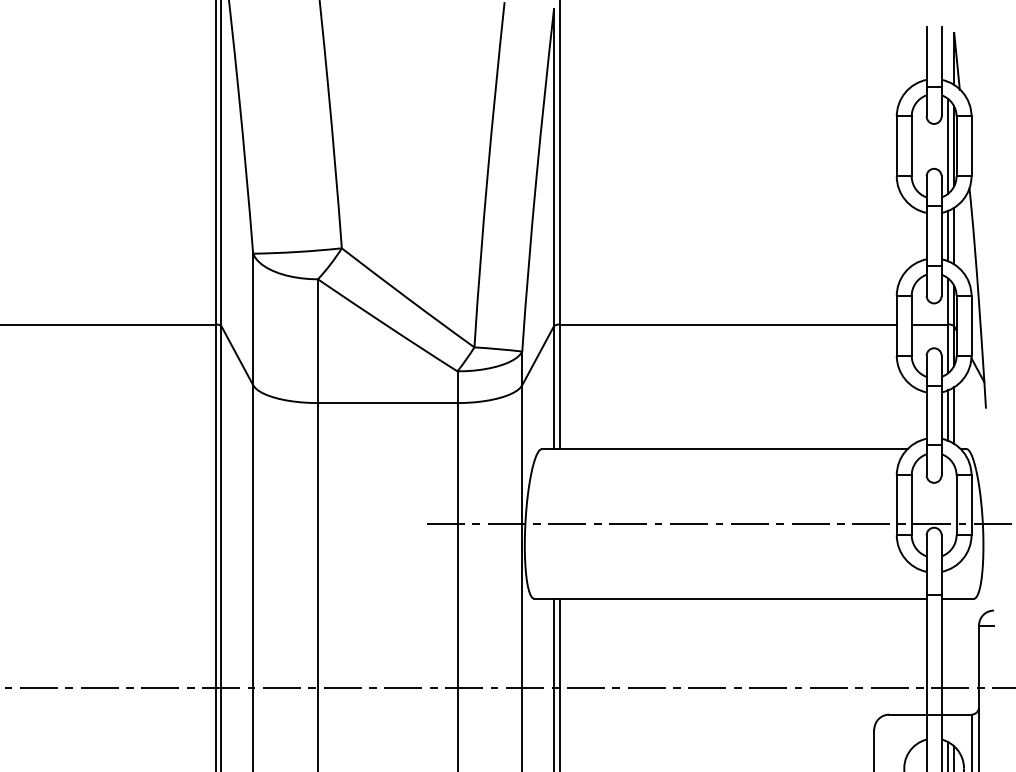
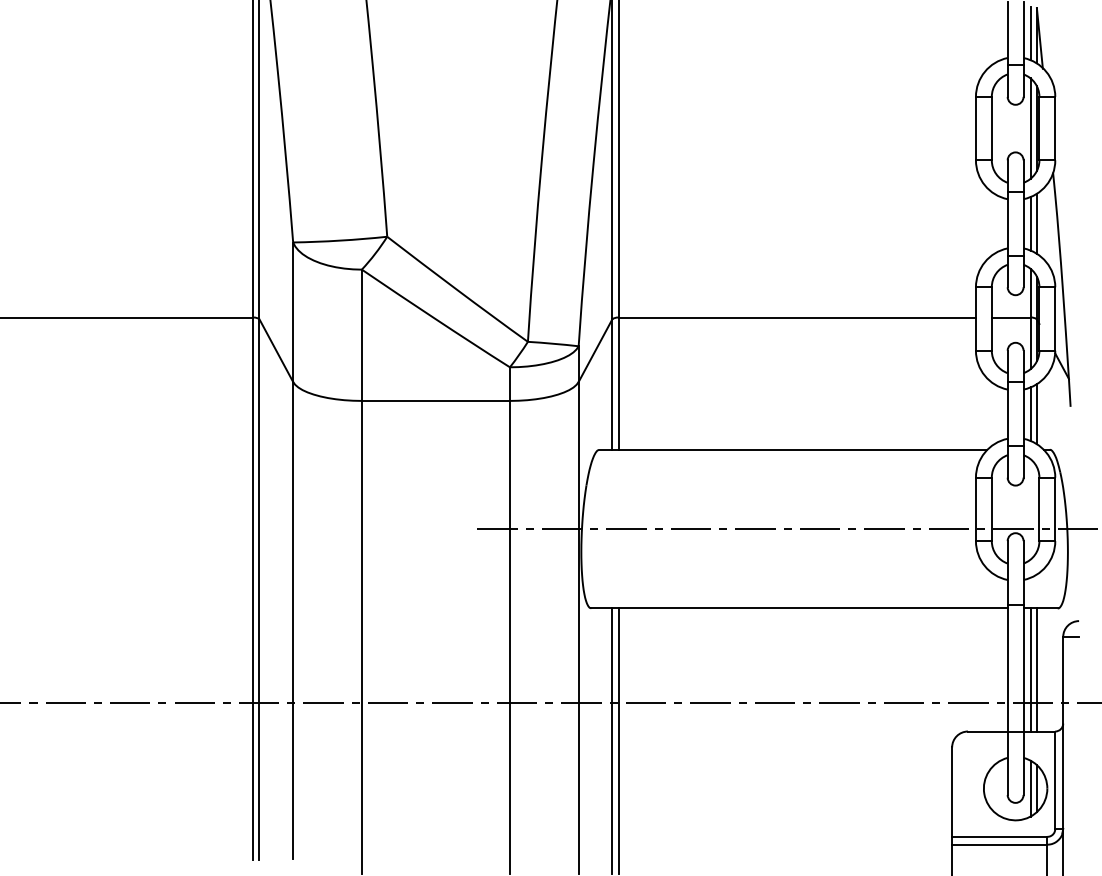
line: (948, 56) -> (1030, 33), added
line: (948, 656) -> (1030, 669), added
line: (953, 656) -> (1036, 669), added

